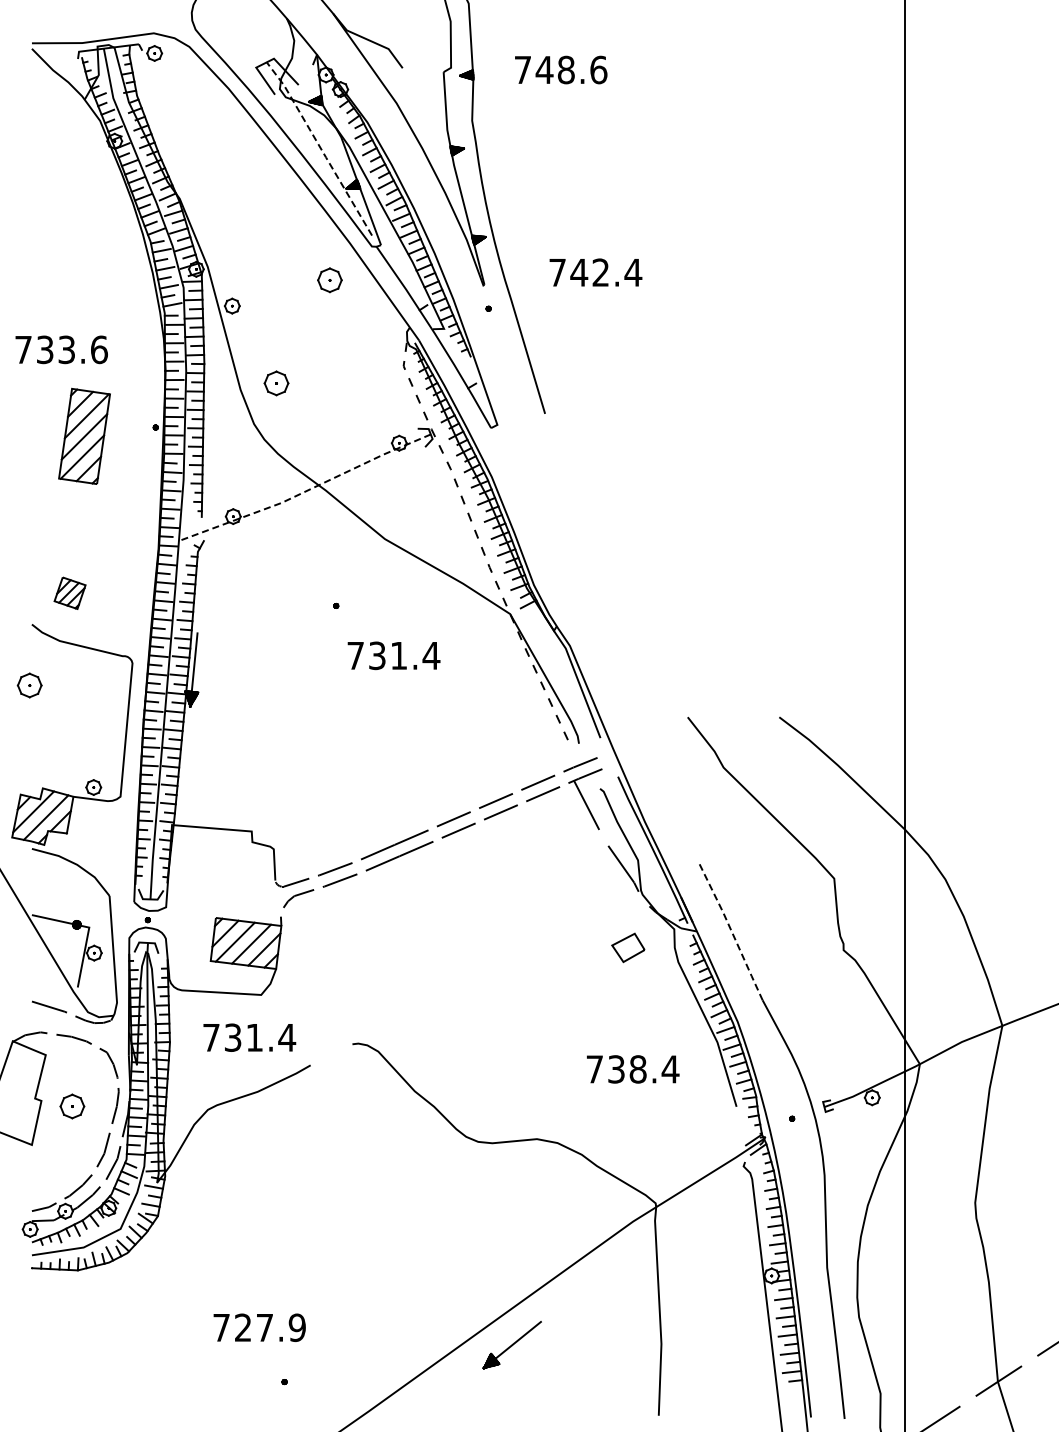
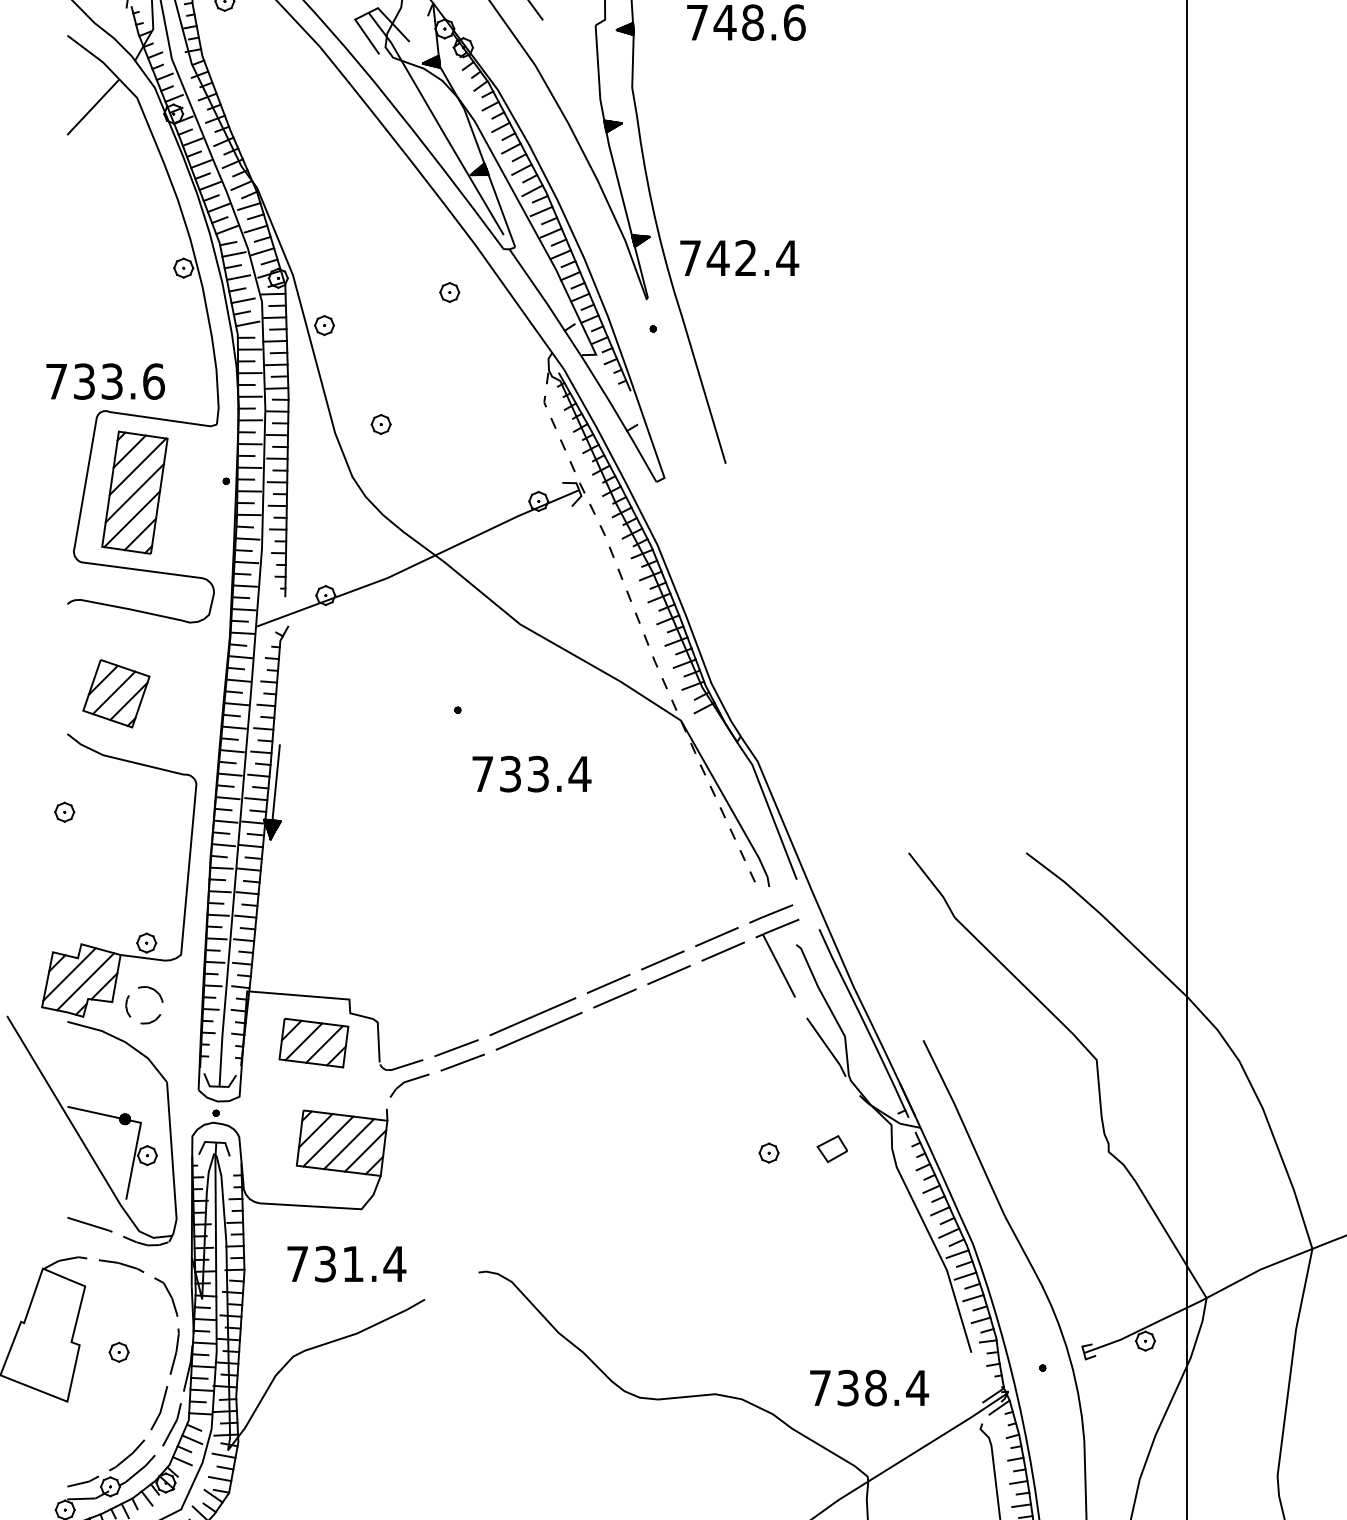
line: (320, 147) -> (437, 122), dashed -> solid
part: (116, 267) -> (175, 275), added
text: (595, 272) -> (739, 258), moved
part: (329, 280) -> (449, 292), size x0.62
part: (276, 382) -> (381, 423), size x0.62
line: (305, 491) -> (418, 563), dashed -> solid
part: (69, 593) -> (115, 694), size x1.67
text: (398, 655) -> (537, 773), 731.4 -> 733.4
part: (29, 685) -> (64, 812), size x0.62
part: (88, 823) -> (139, 989), added
part: (223, 865) -> (313, 1043), added
line: (731, 931) -> (964, 1127), dashed -> solid
part: (627, 948) -> (831, 1149), size x0.71
part: (578, 950) -> (768, 1152), added
text: (633, 1069) -> (869, 1388), moved
part: (71, 1106) -> (118, 1352), size x0.62

